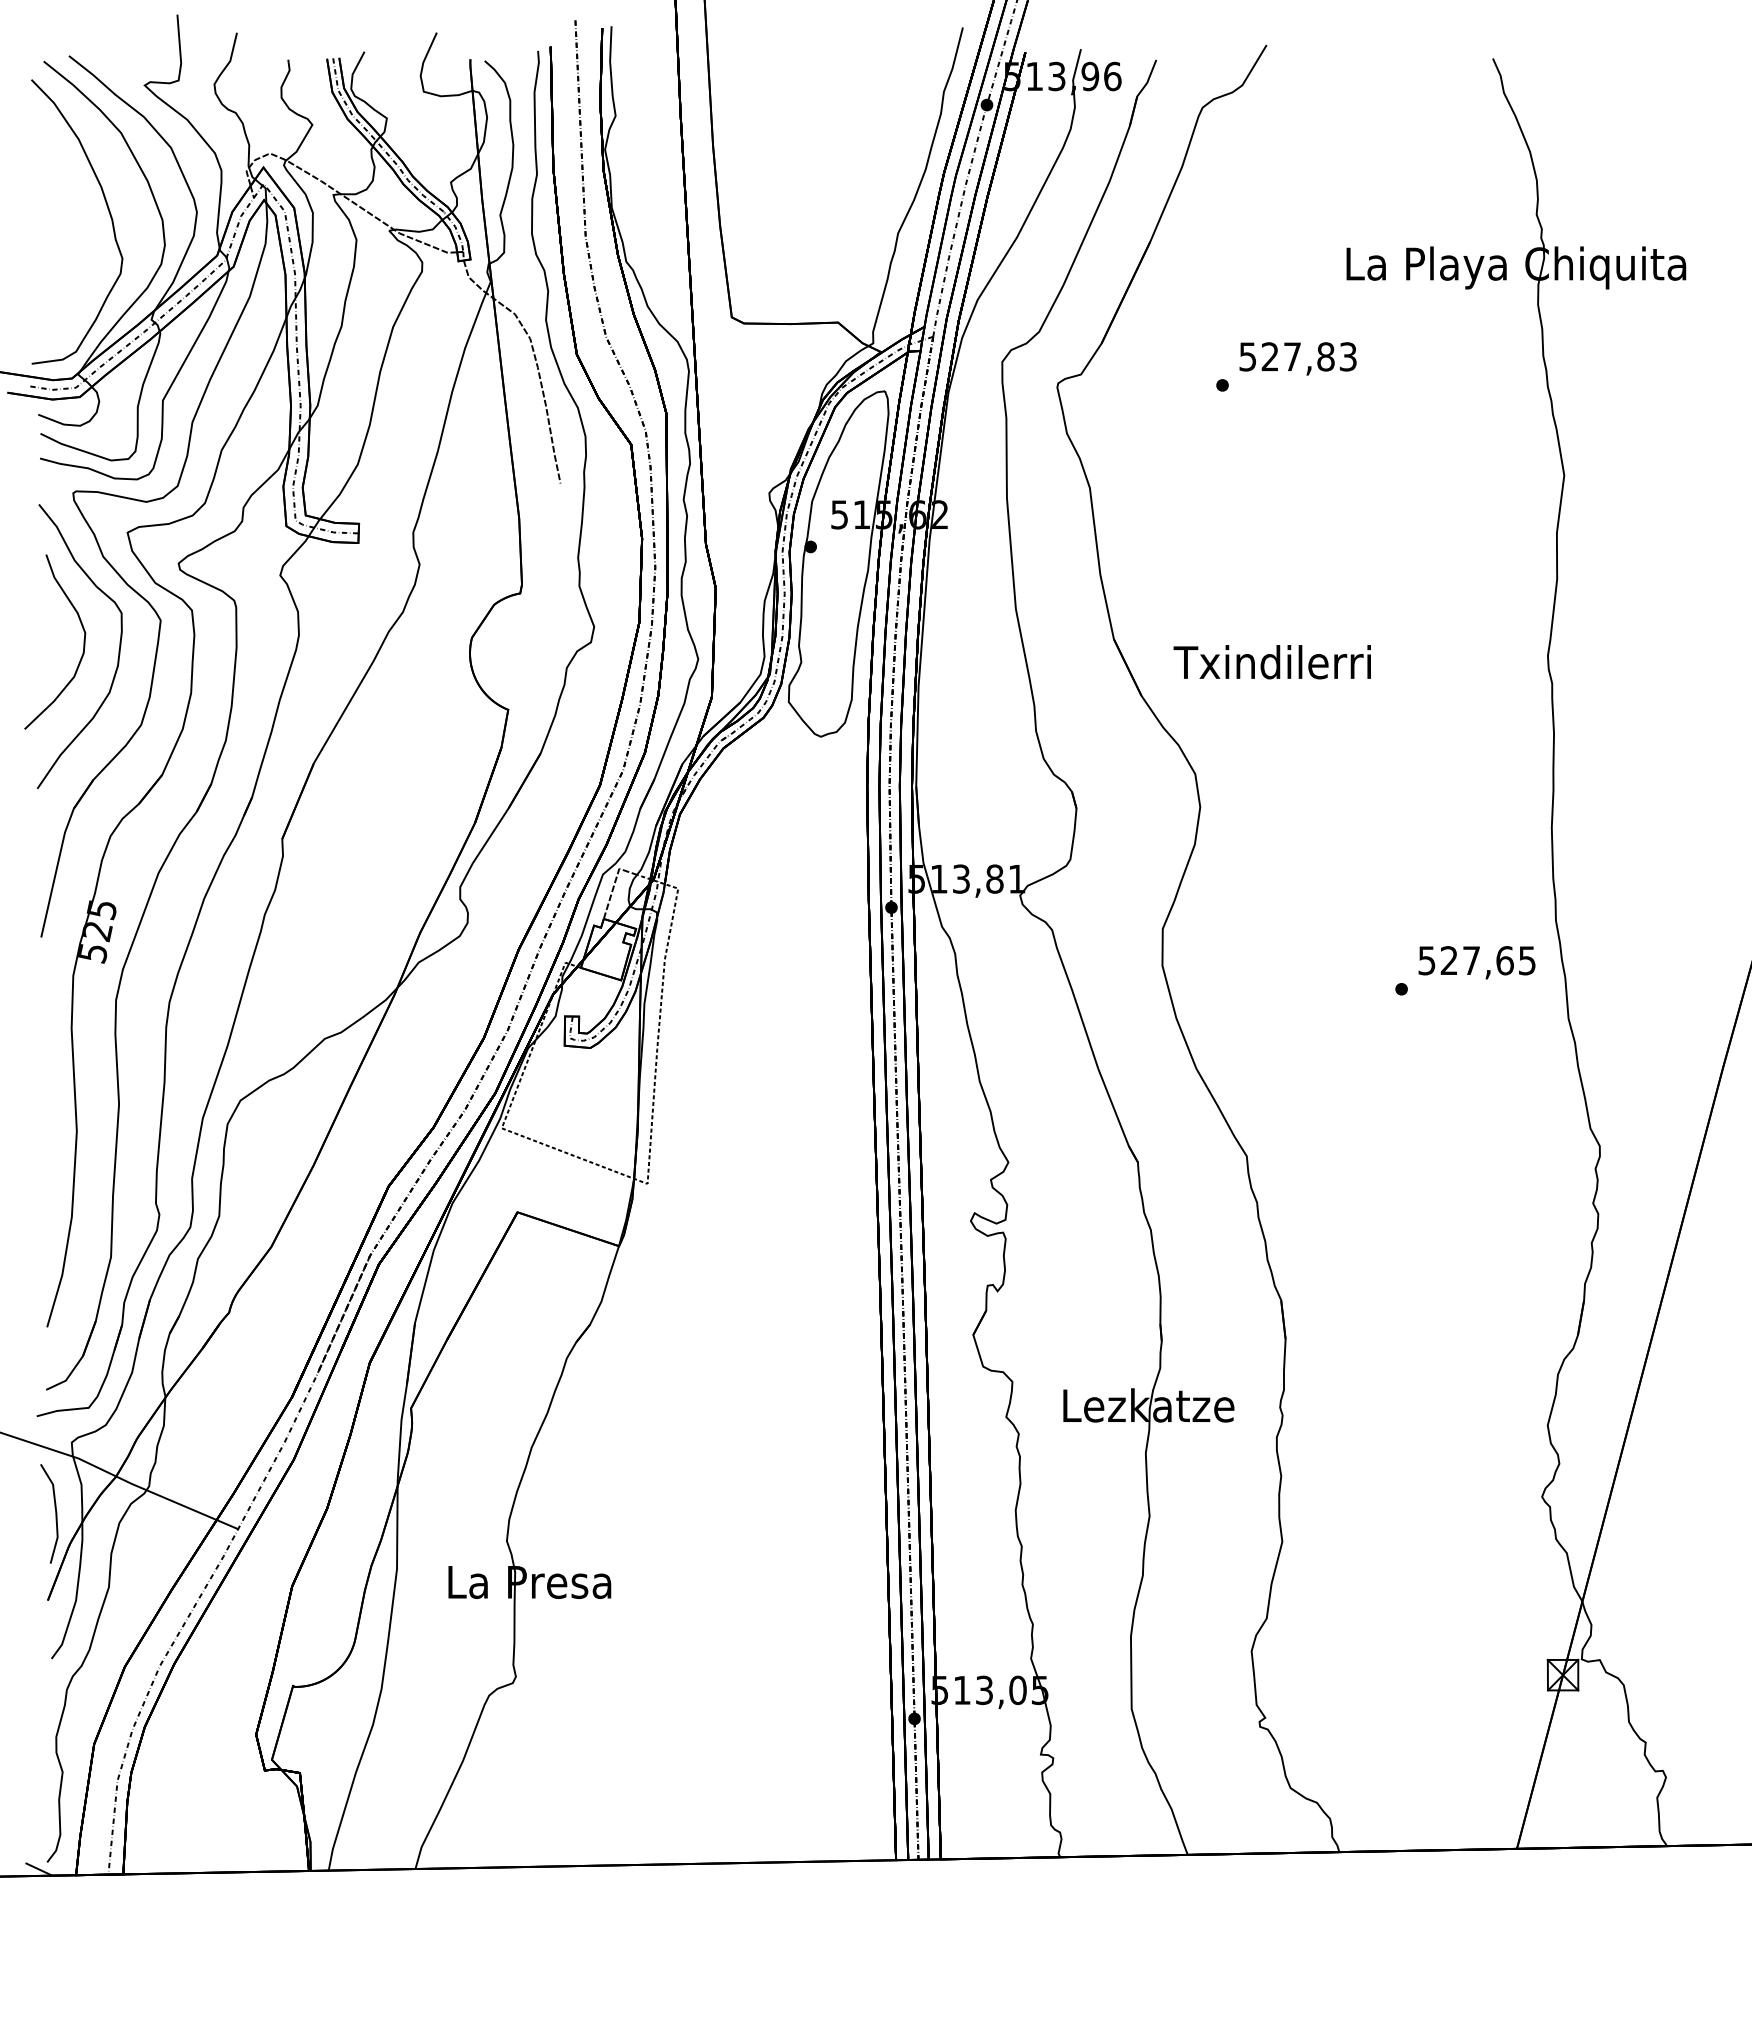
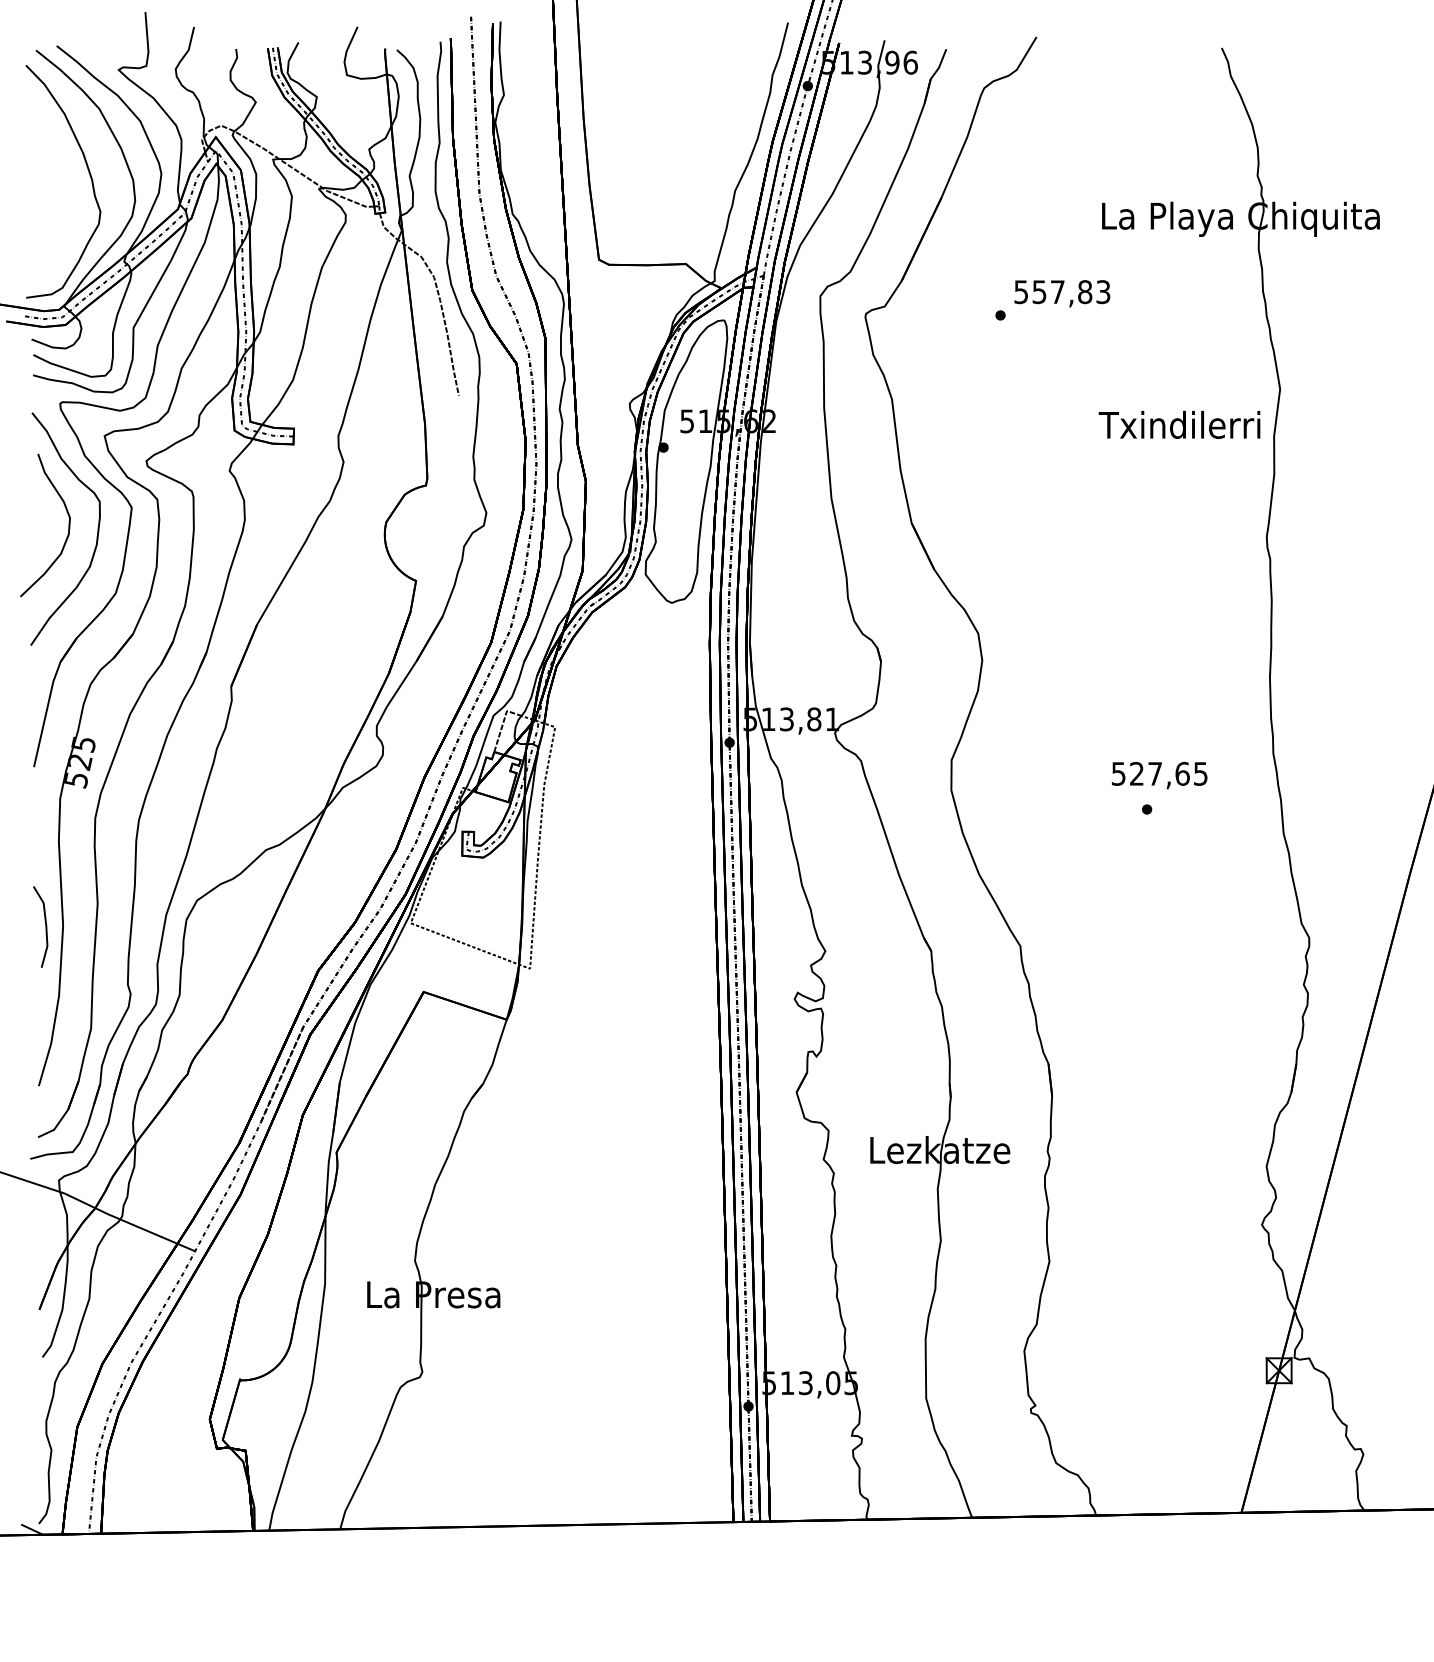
text: (1269, 356) -> (1038, 291), 527,83 -> 557,83
text: (1271, 662) -> (1178, 425), moved
text: (1476, 962) -> (1159, 775), moved
line: (55, 1513) -> (45, 926), moved

